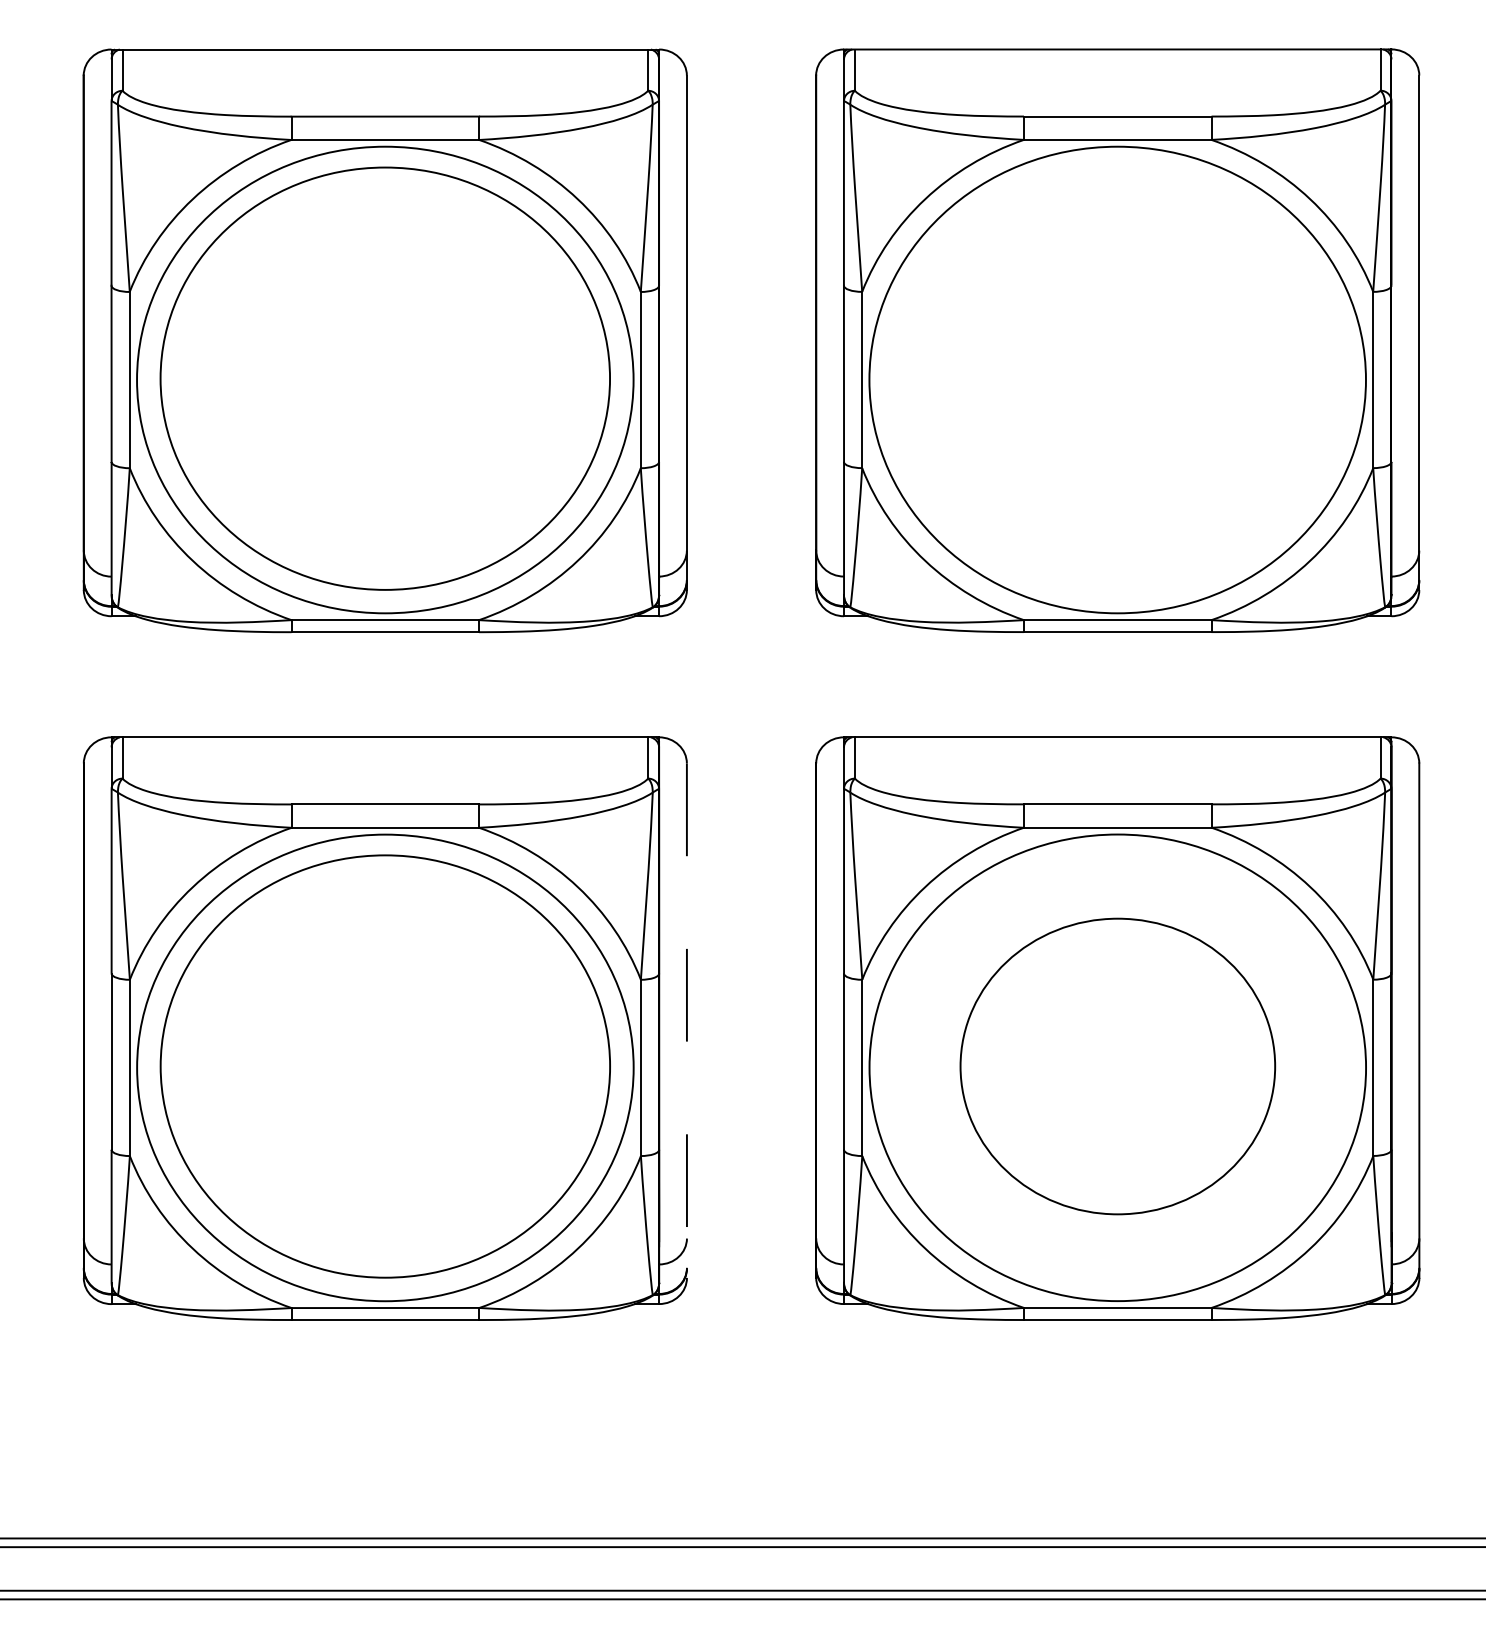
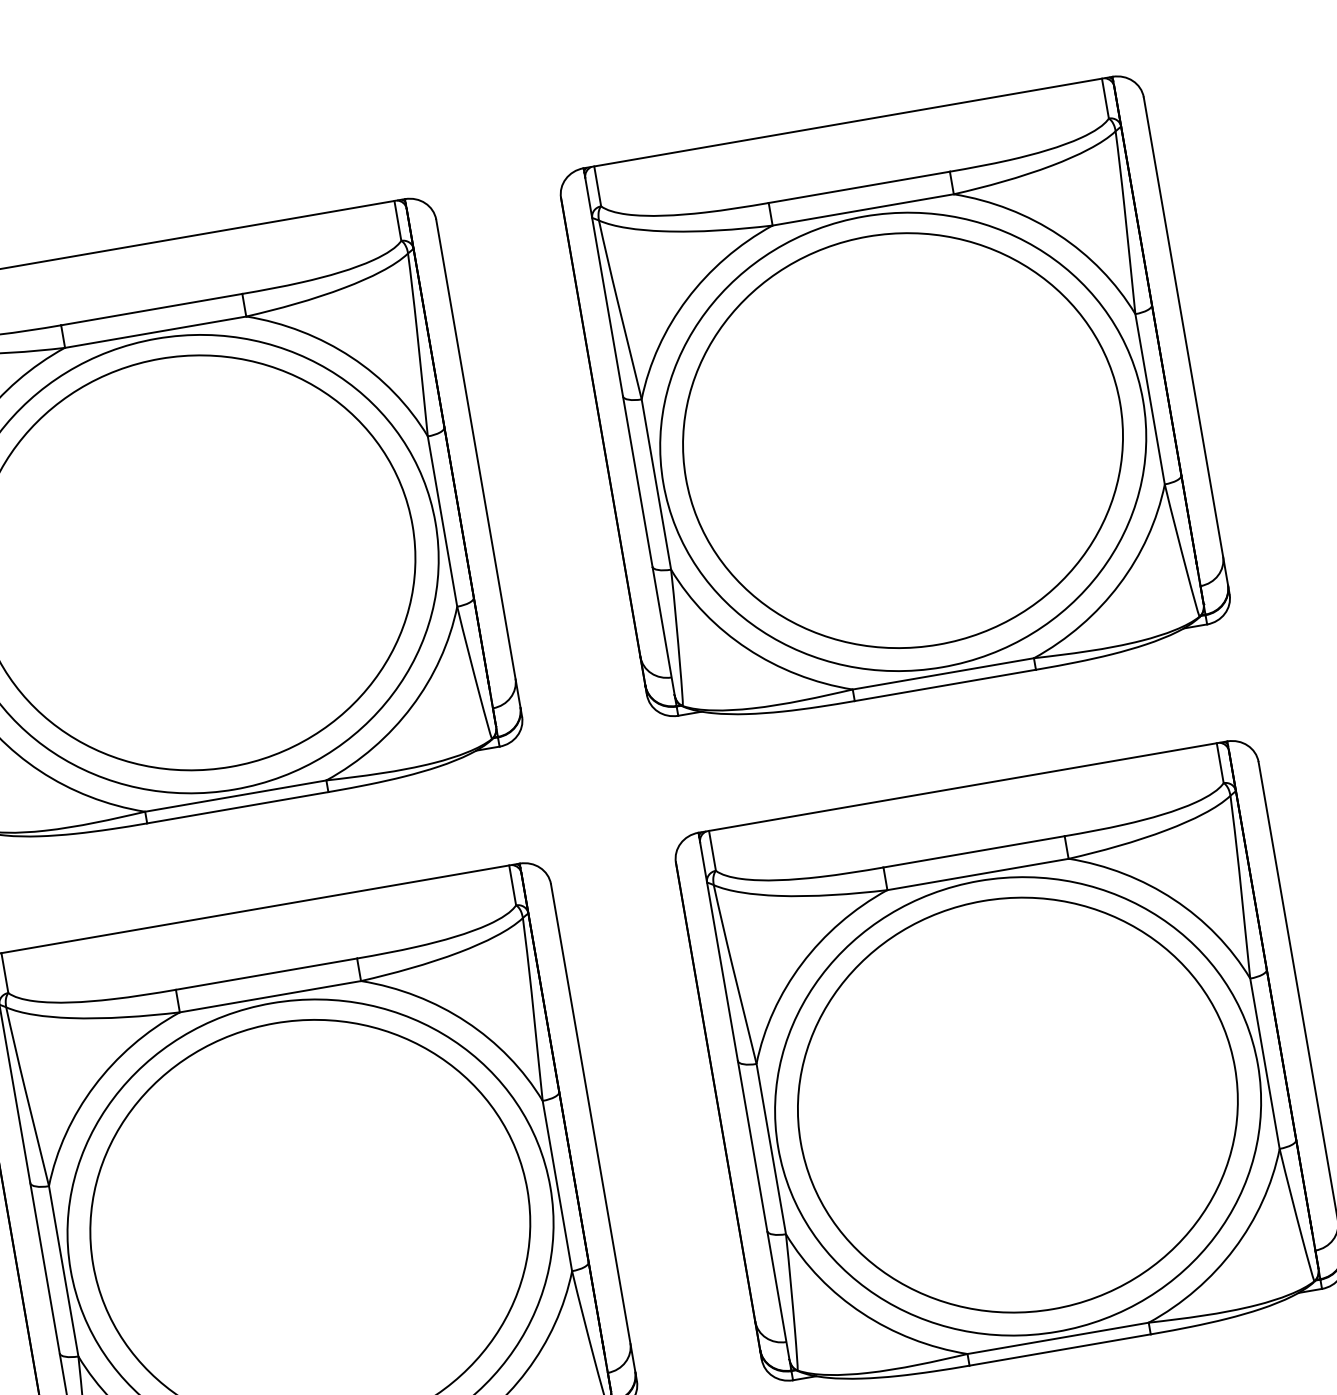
part: (1117, 378) -> (902, 440), added
line: (686, 1021) -> (593, 1133), dashed -> solid
part: (1117, 1066) -> (1017, 1105), size x1.43

